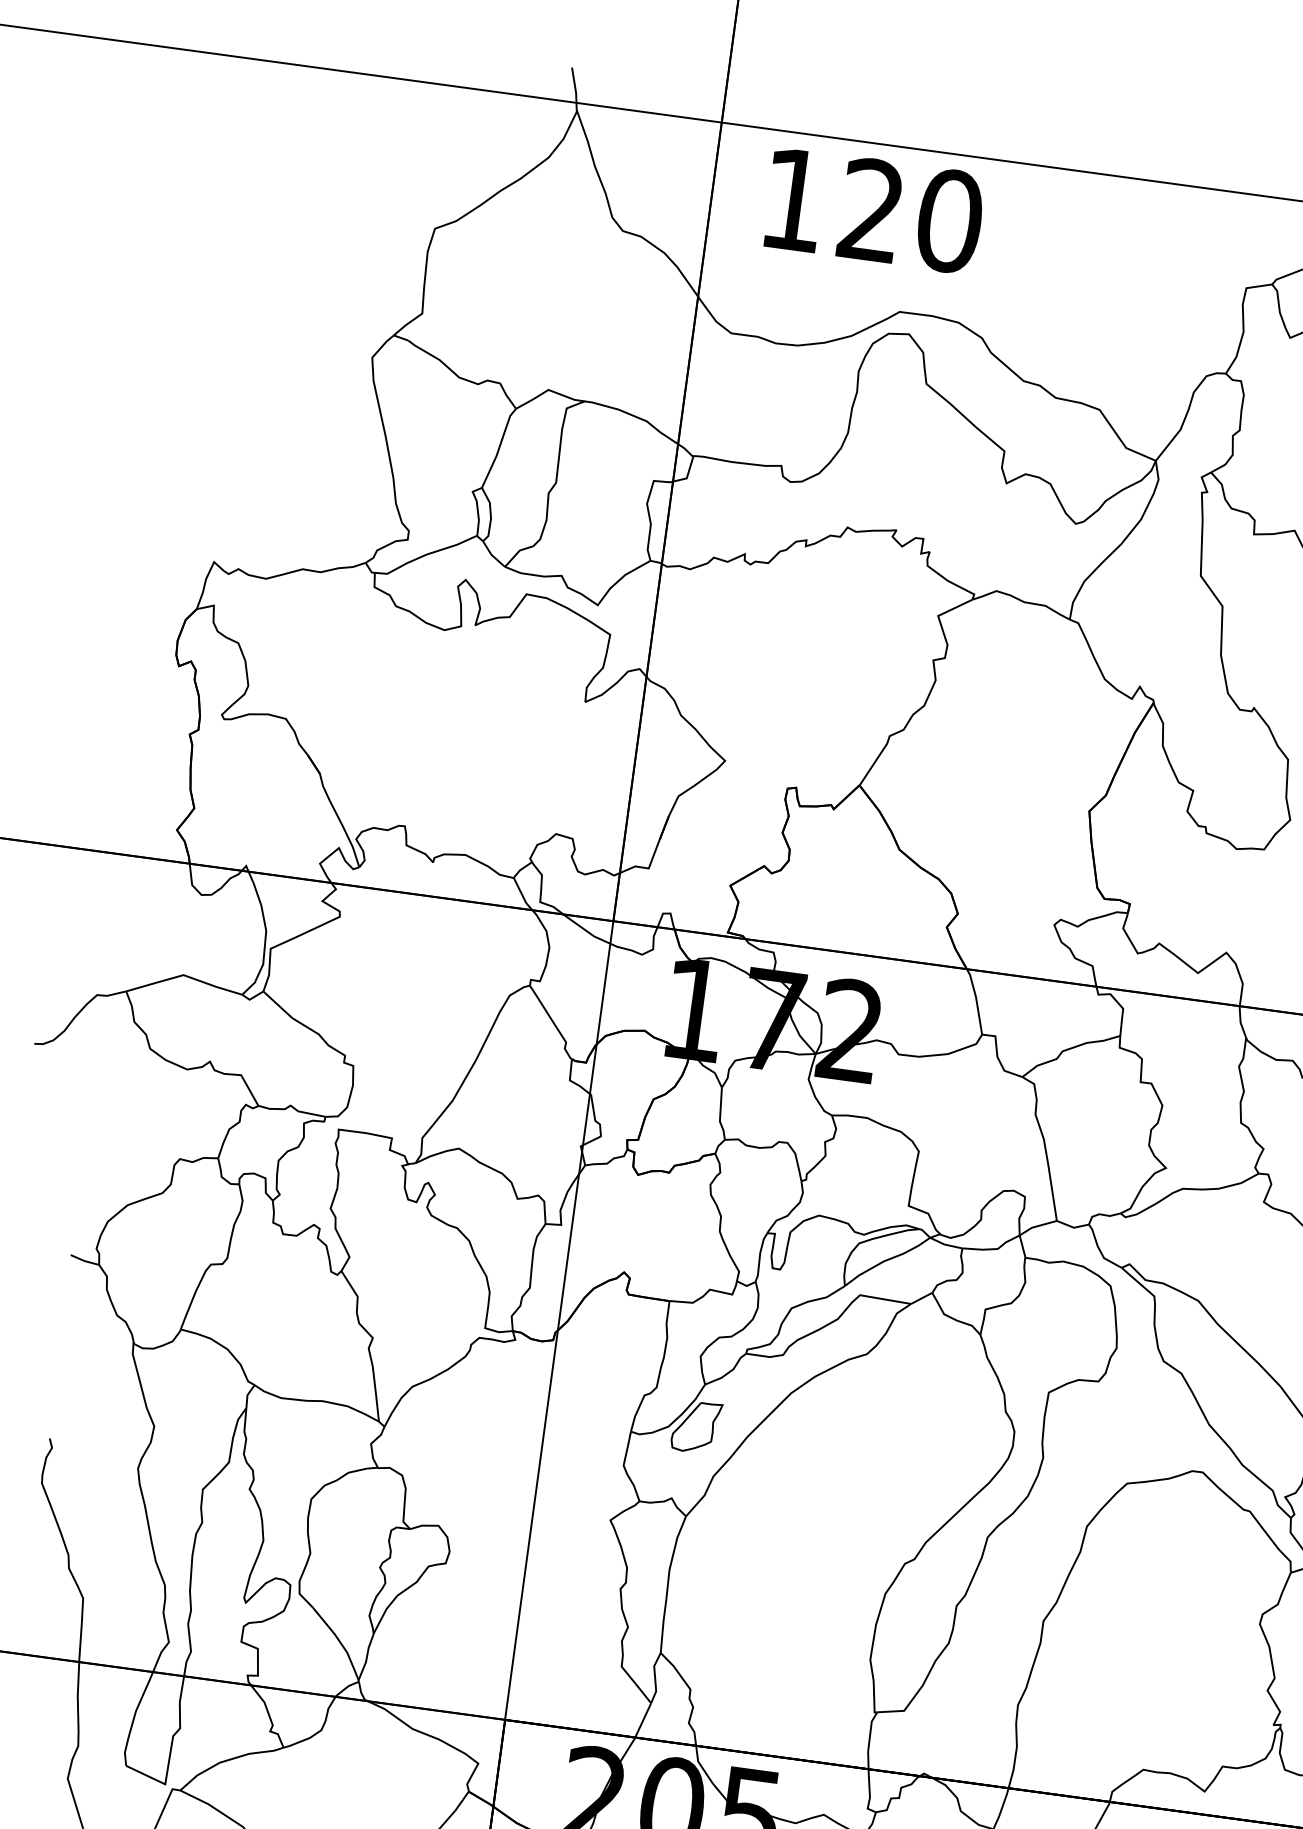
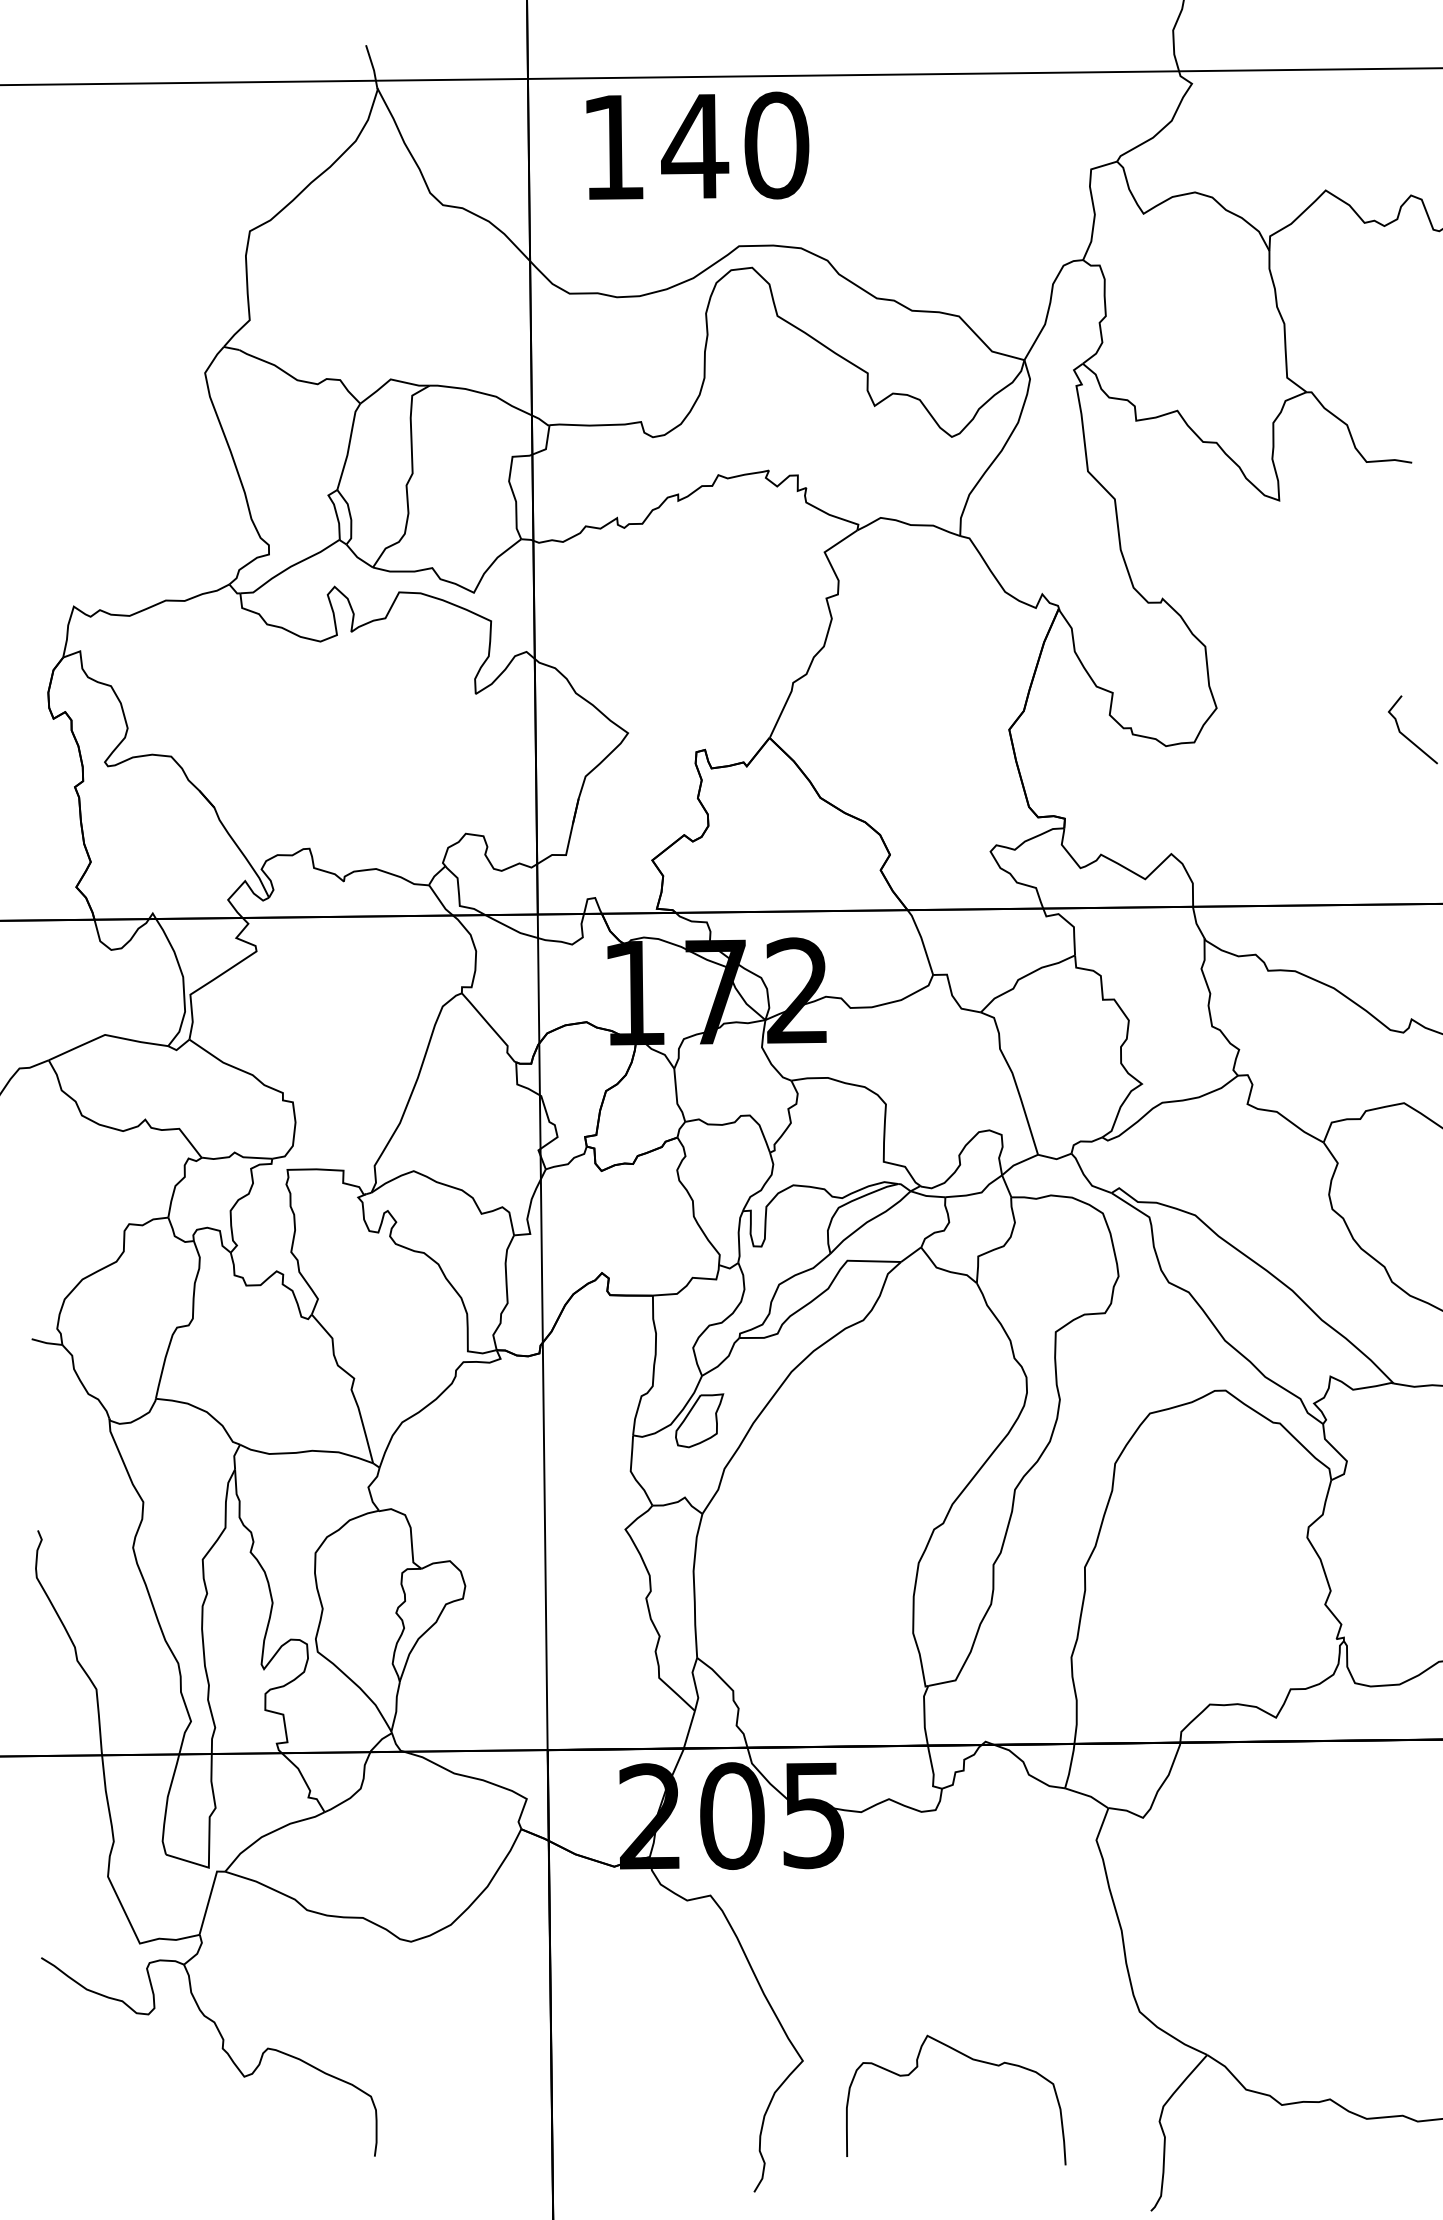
text: (872, 209) -> (695, 145), 120 -> 140

